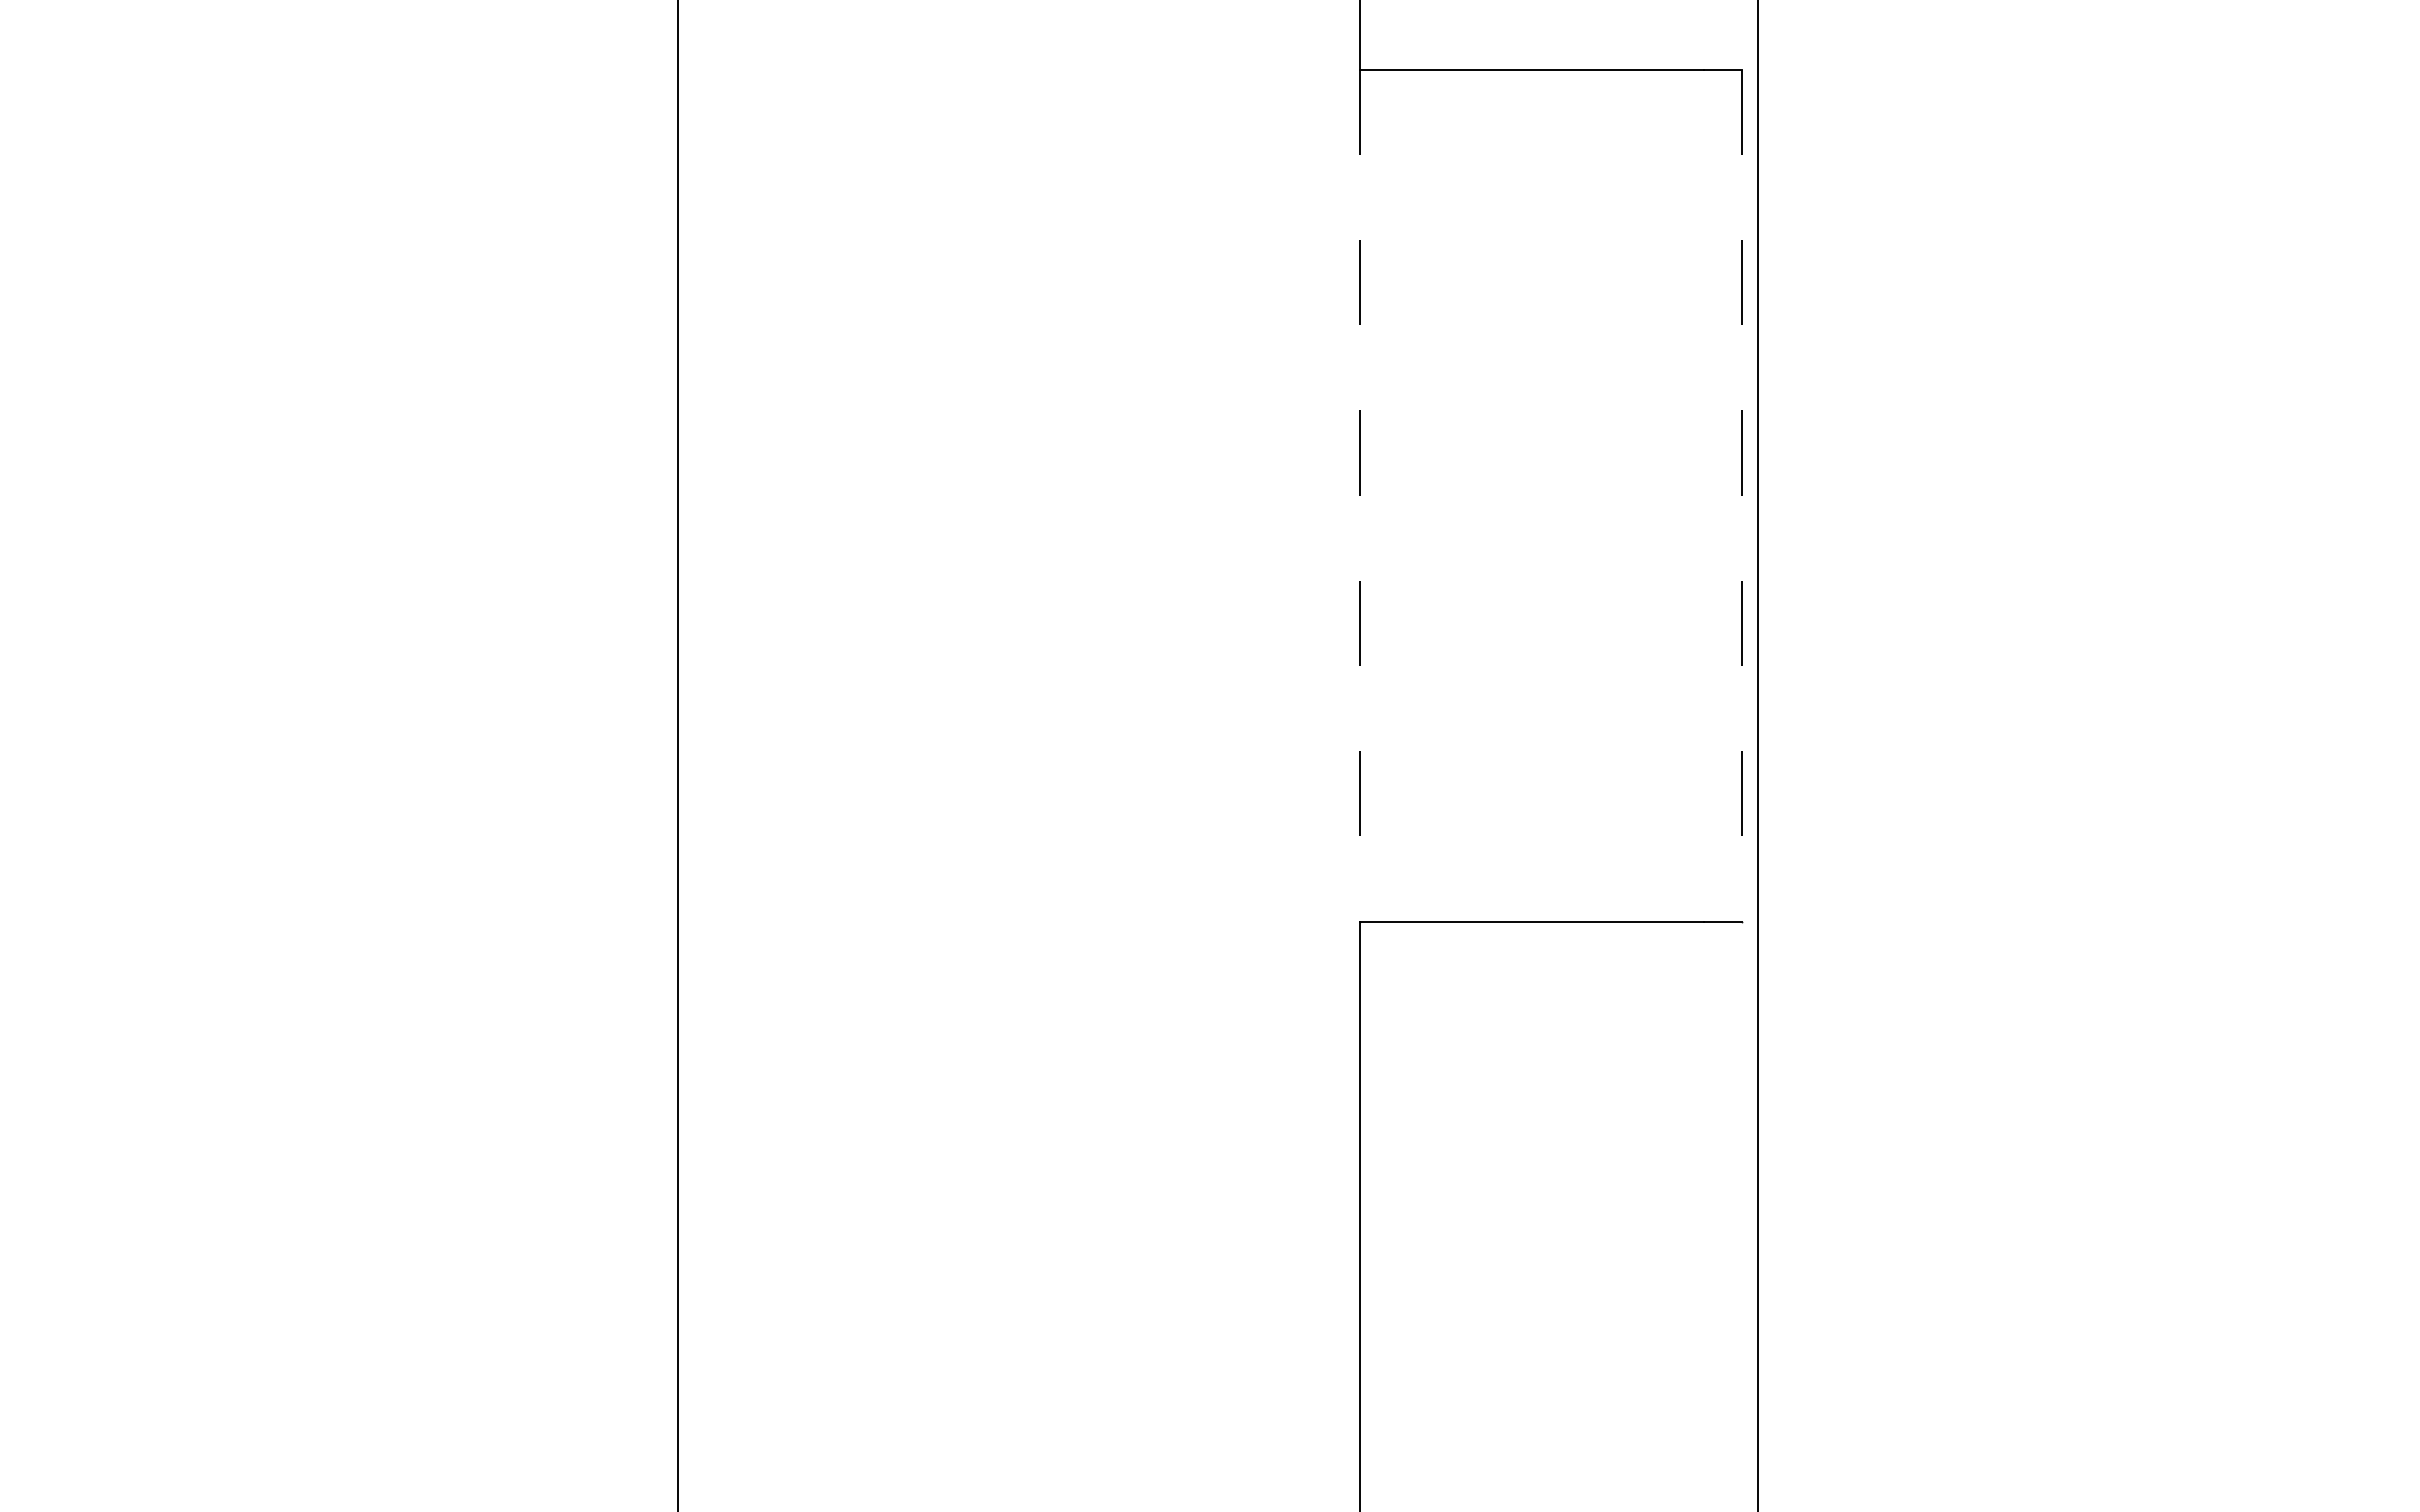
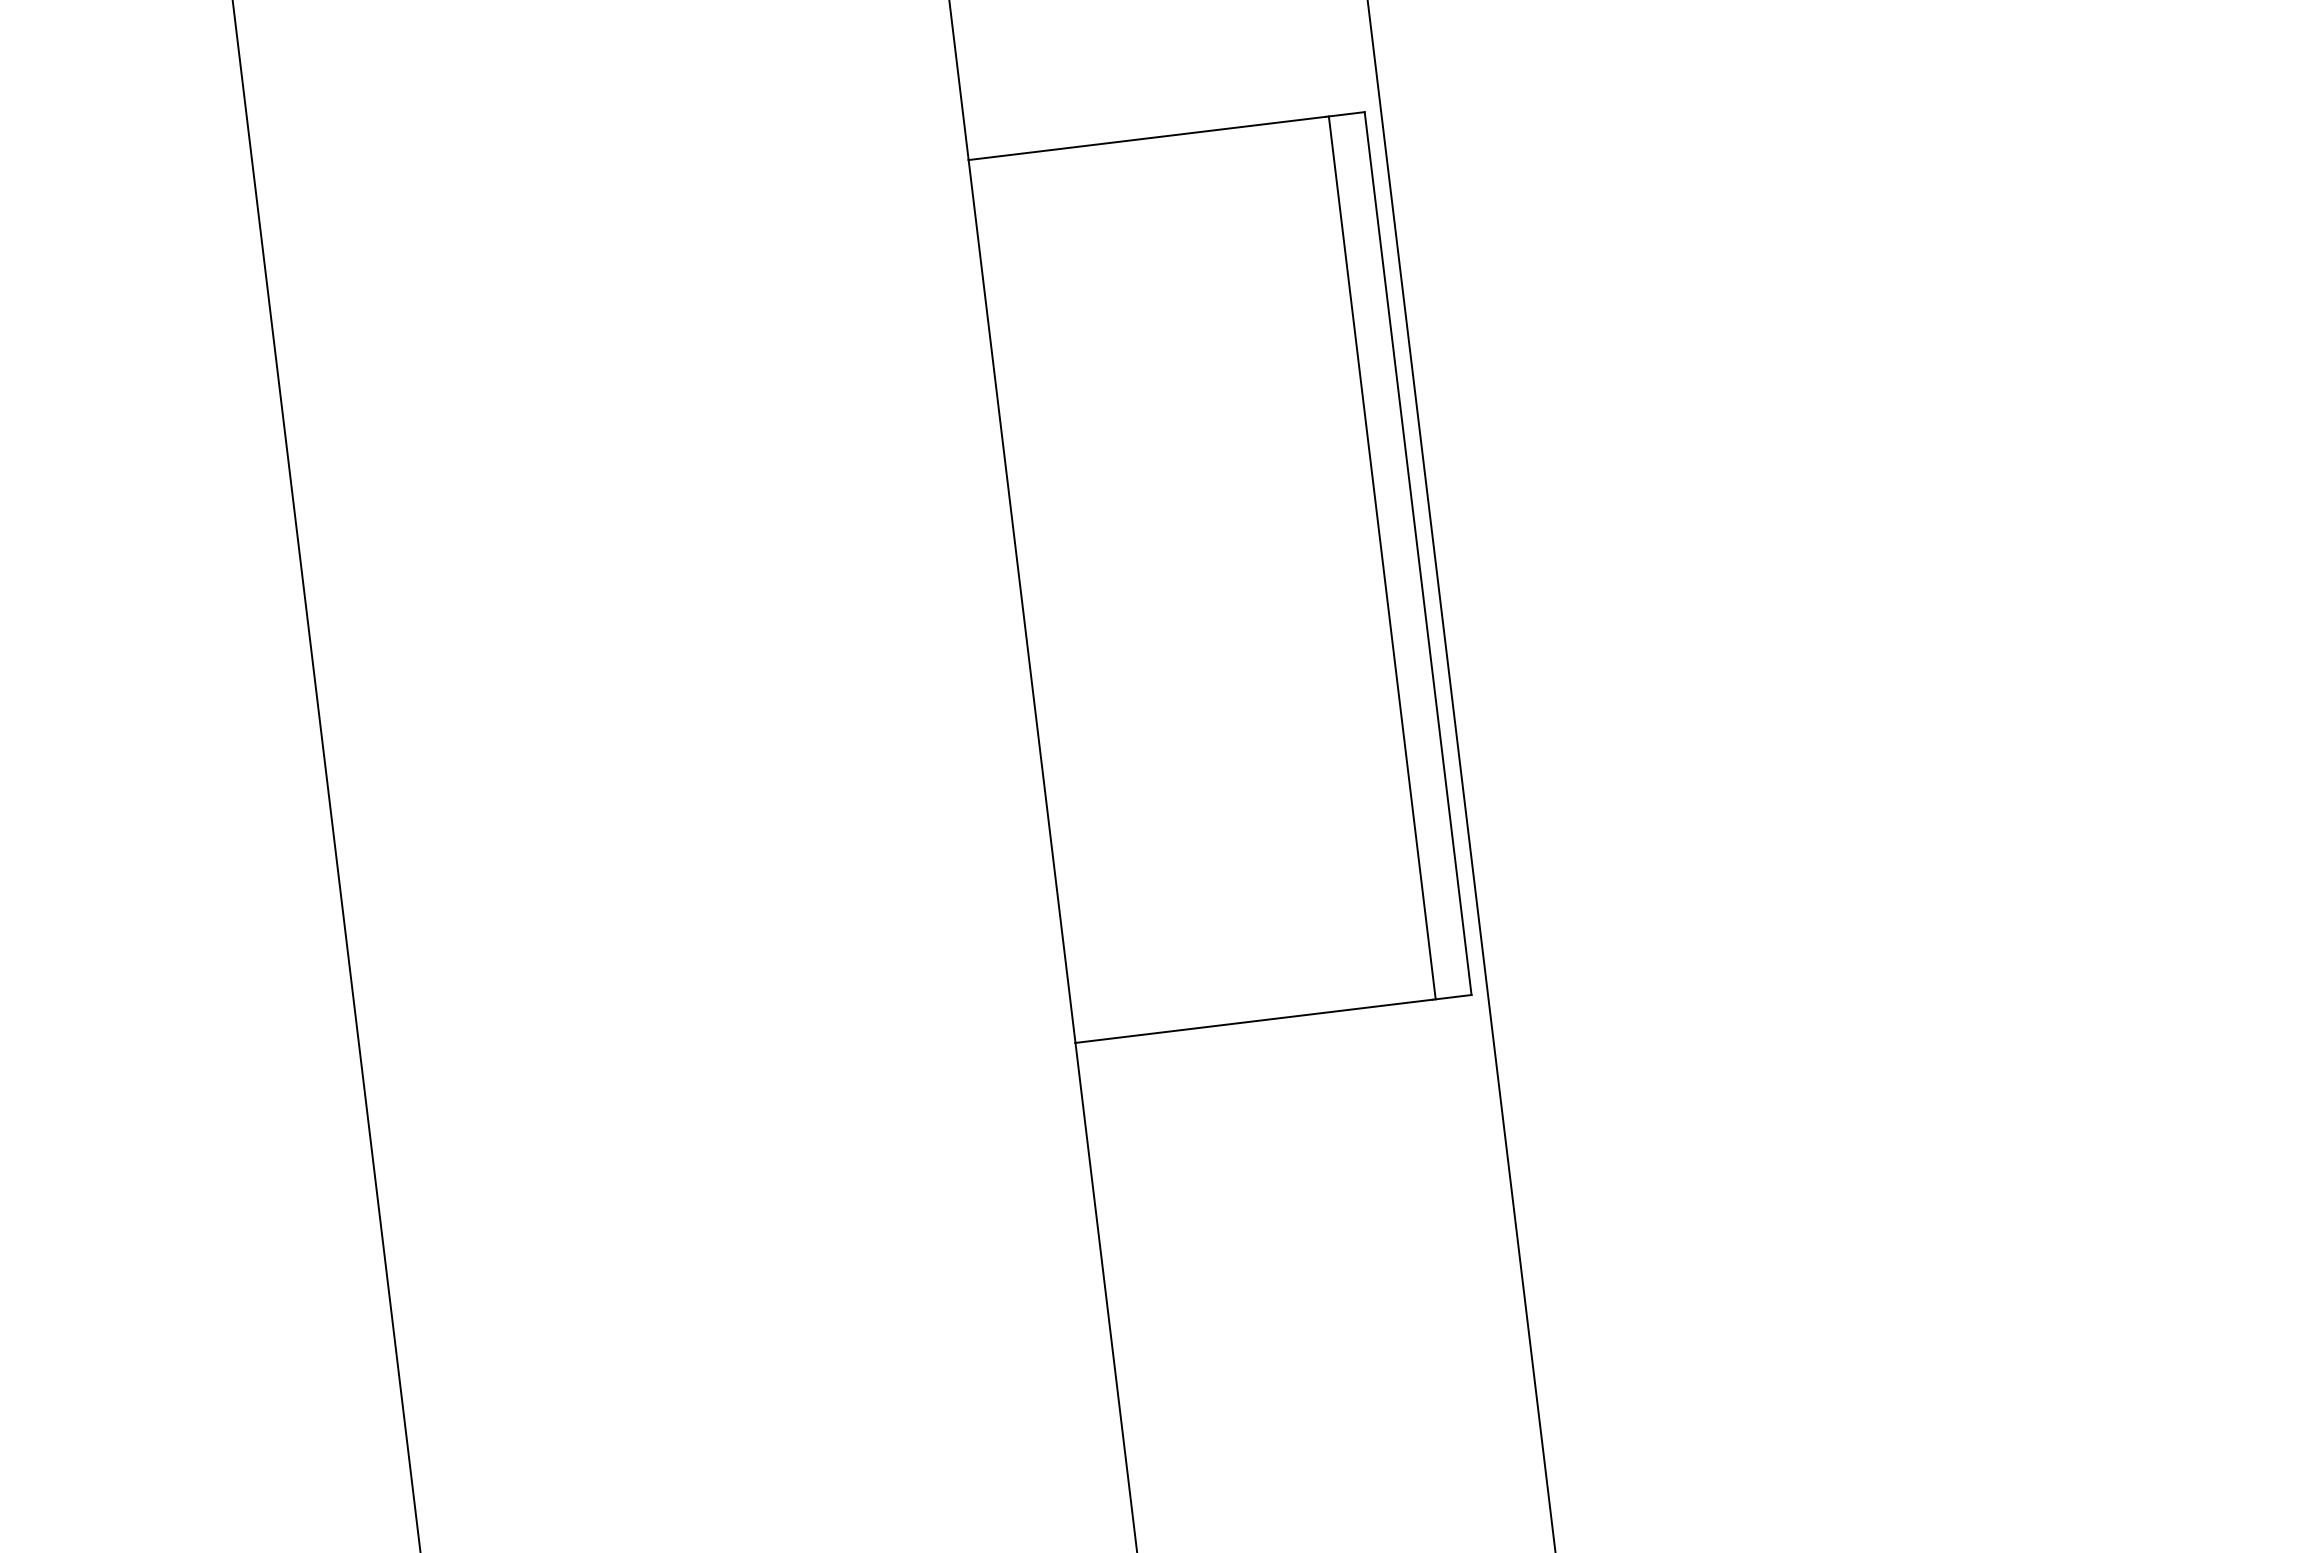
line: (1359, 495) -> (1021, 601), dashed -> solid
line: (1707, 495) -> (1382, 557), added
line: (1741, 495) -> (1417, 553), dashed -> solid

